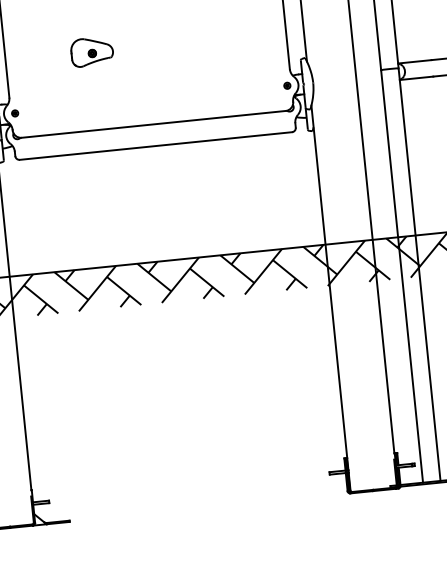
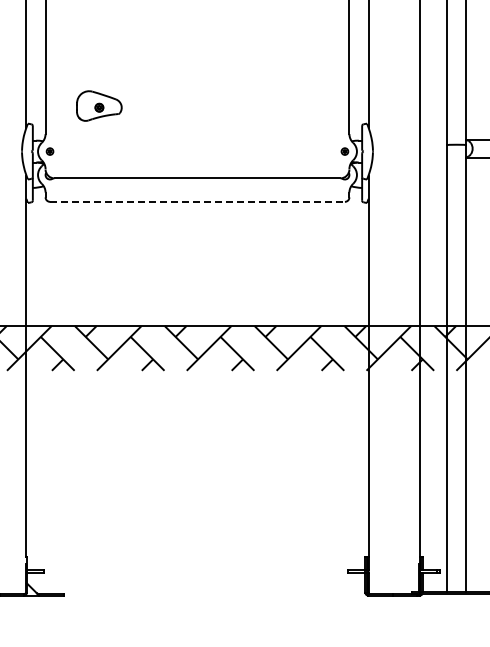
part: (92, 51) -> (99, 105), moved
line: (156, 145) -> (198, 201), solid -> dashed

